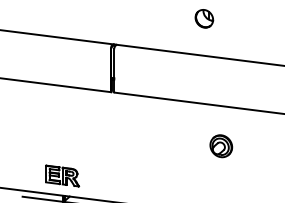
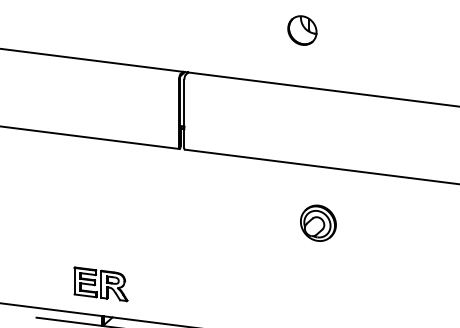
part: (204, 18) -> (302, 30), moved
part: (221, 146) -> (318, 223), moved

